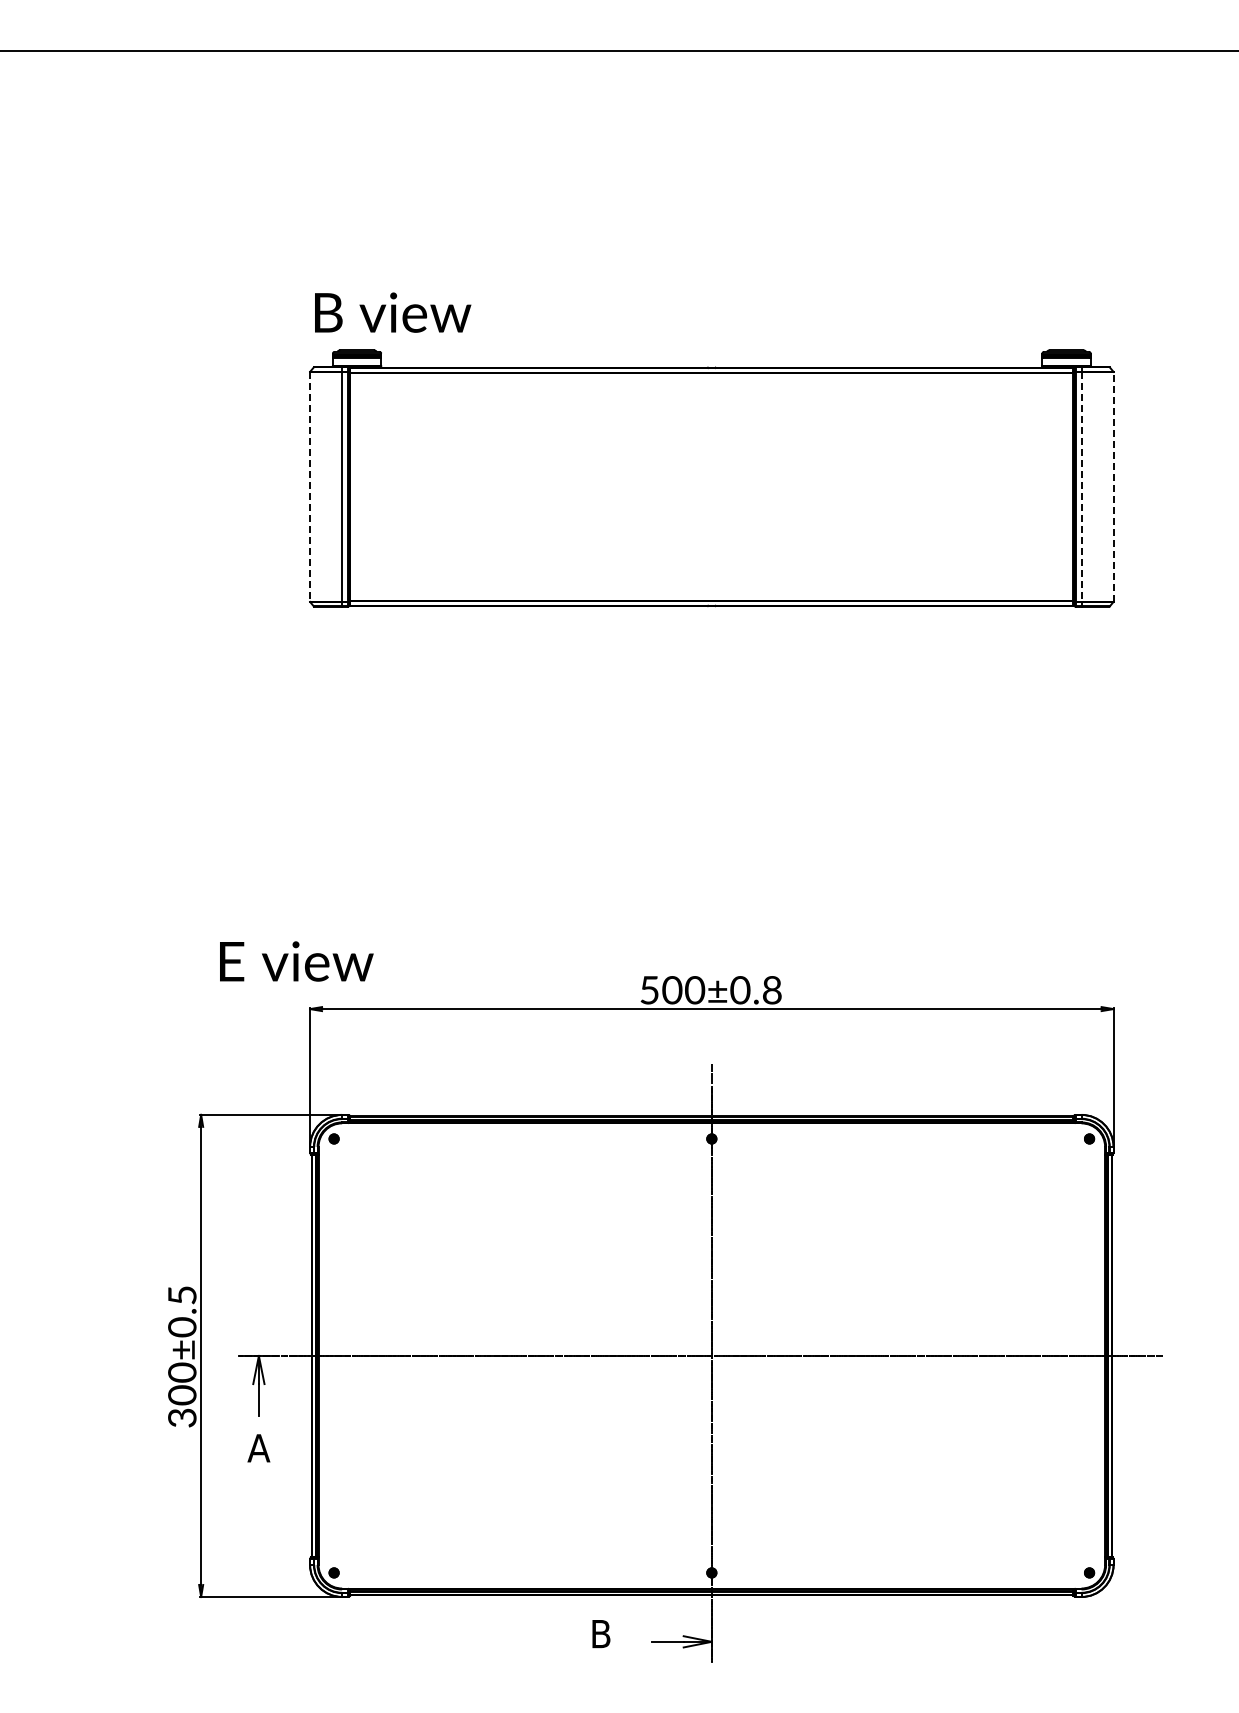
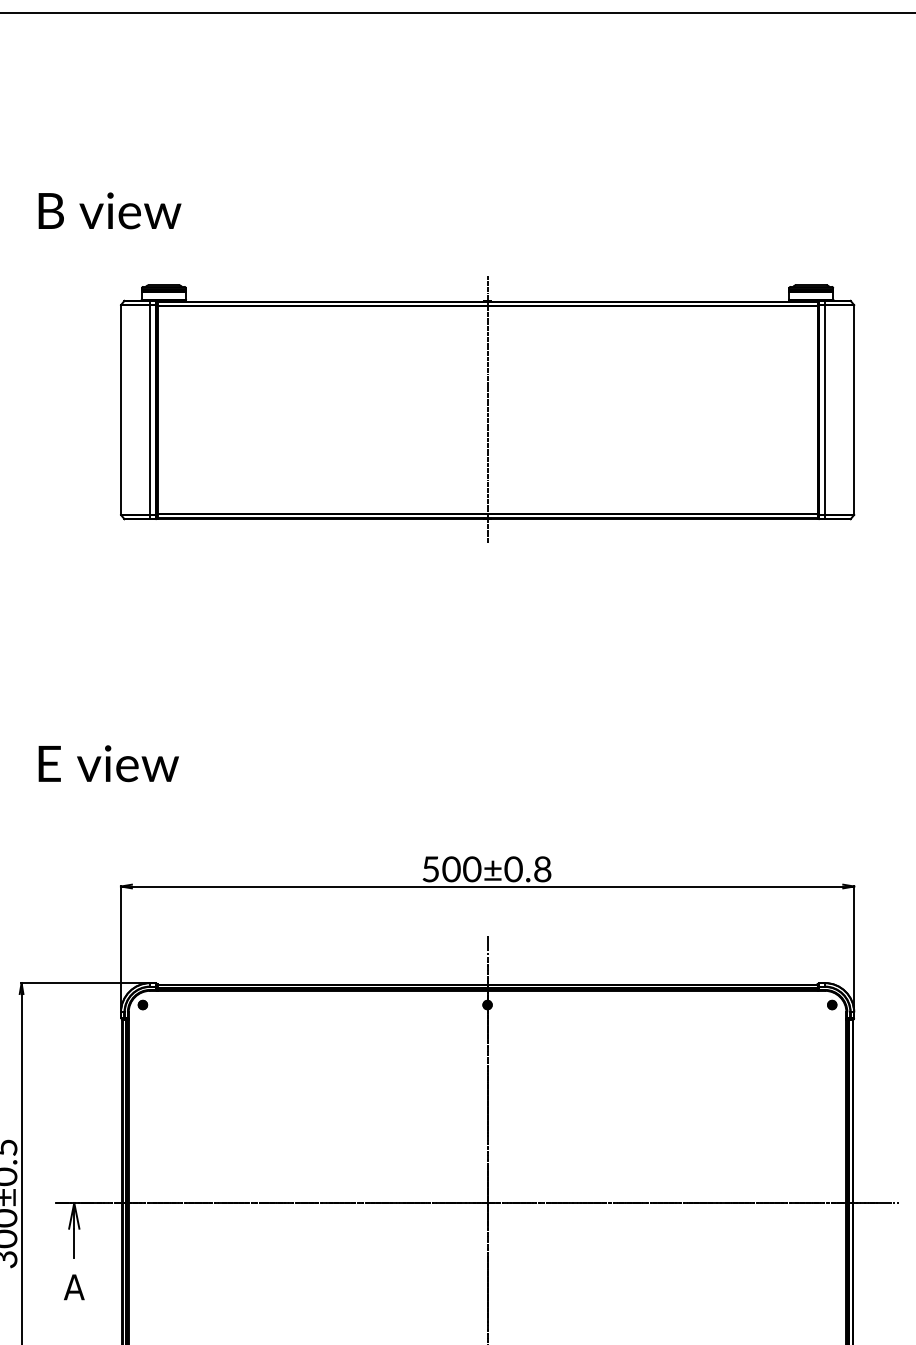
text: (393, 312) -> (110, 210), moved
line: (310, 486) -> (121, 409), dashed -> solid
line: (711, 486) -> (487, 409), added
line: (1081, 486) -> (824, 409), dashed -> solid
line: (1113, 486) -> (854, 409), dashed -> solid
text: (296, 961) -> (108, 763), moved

